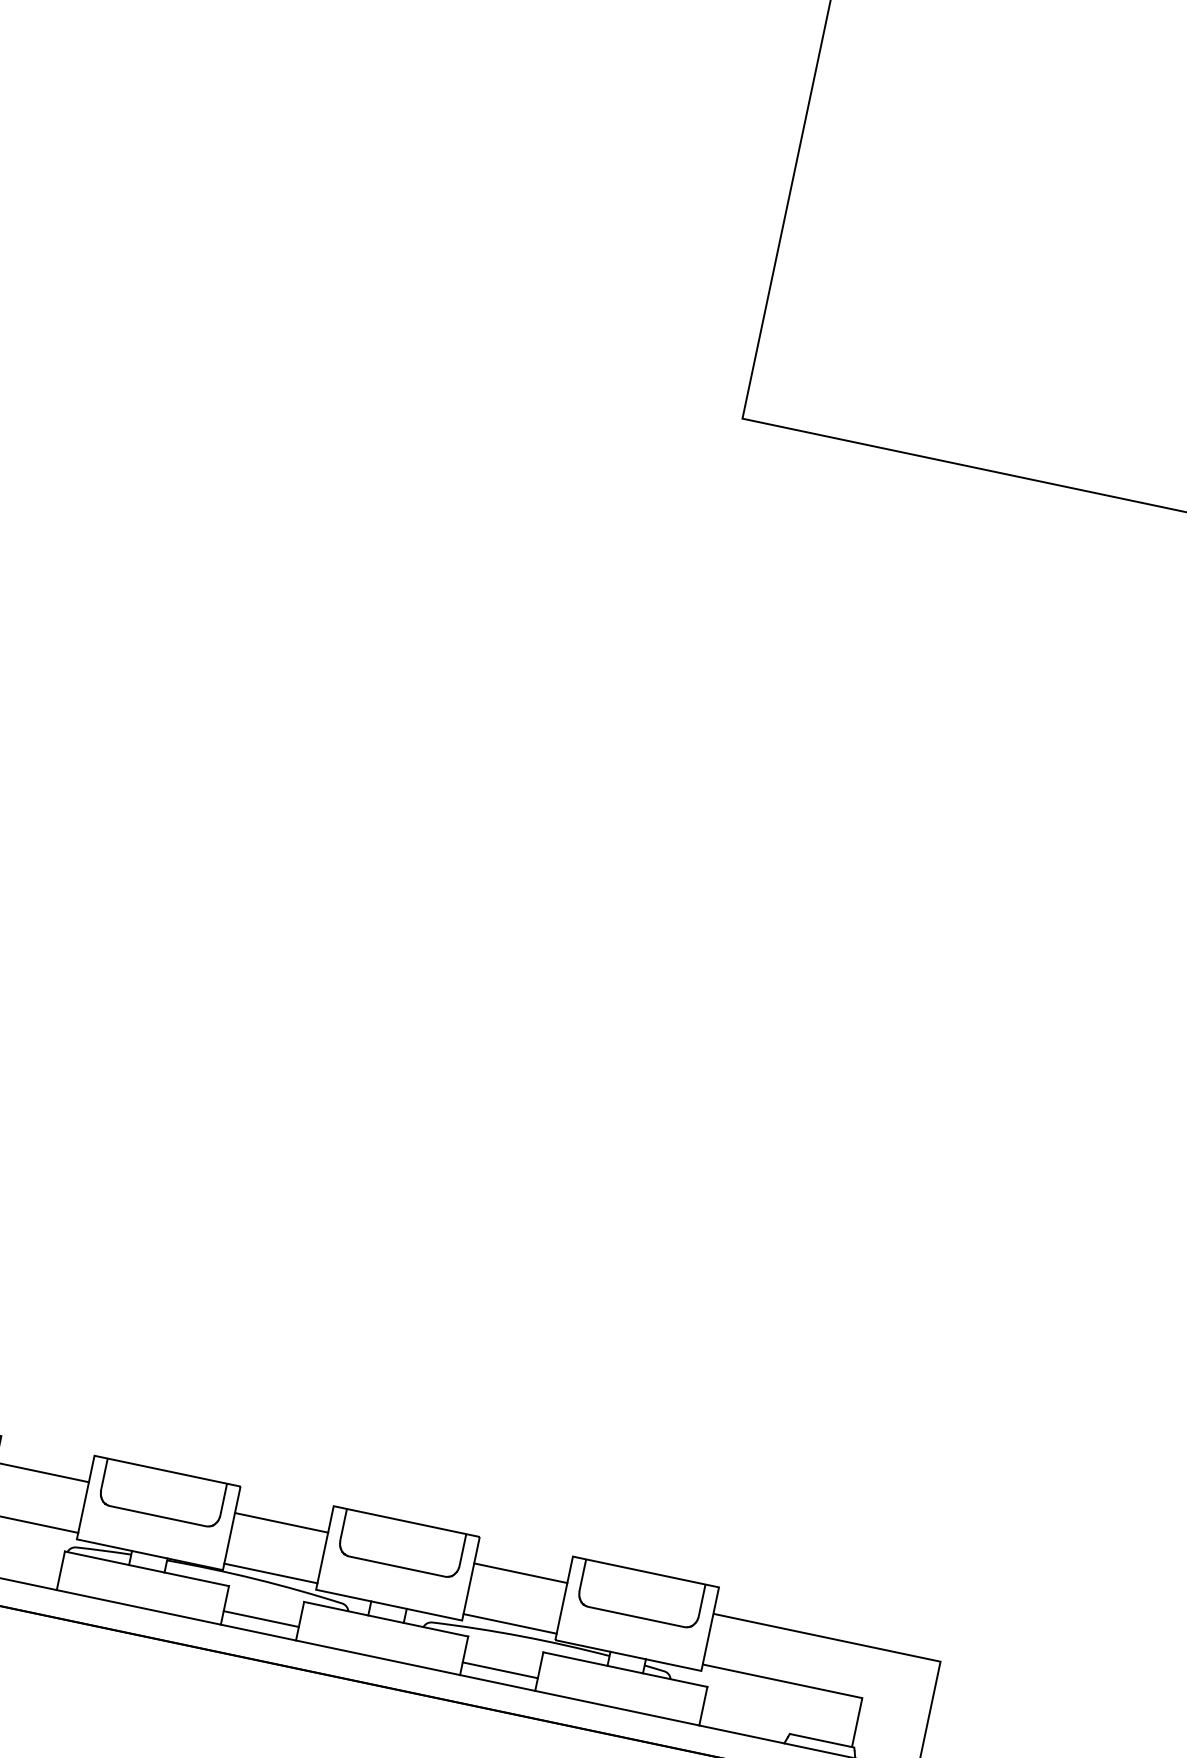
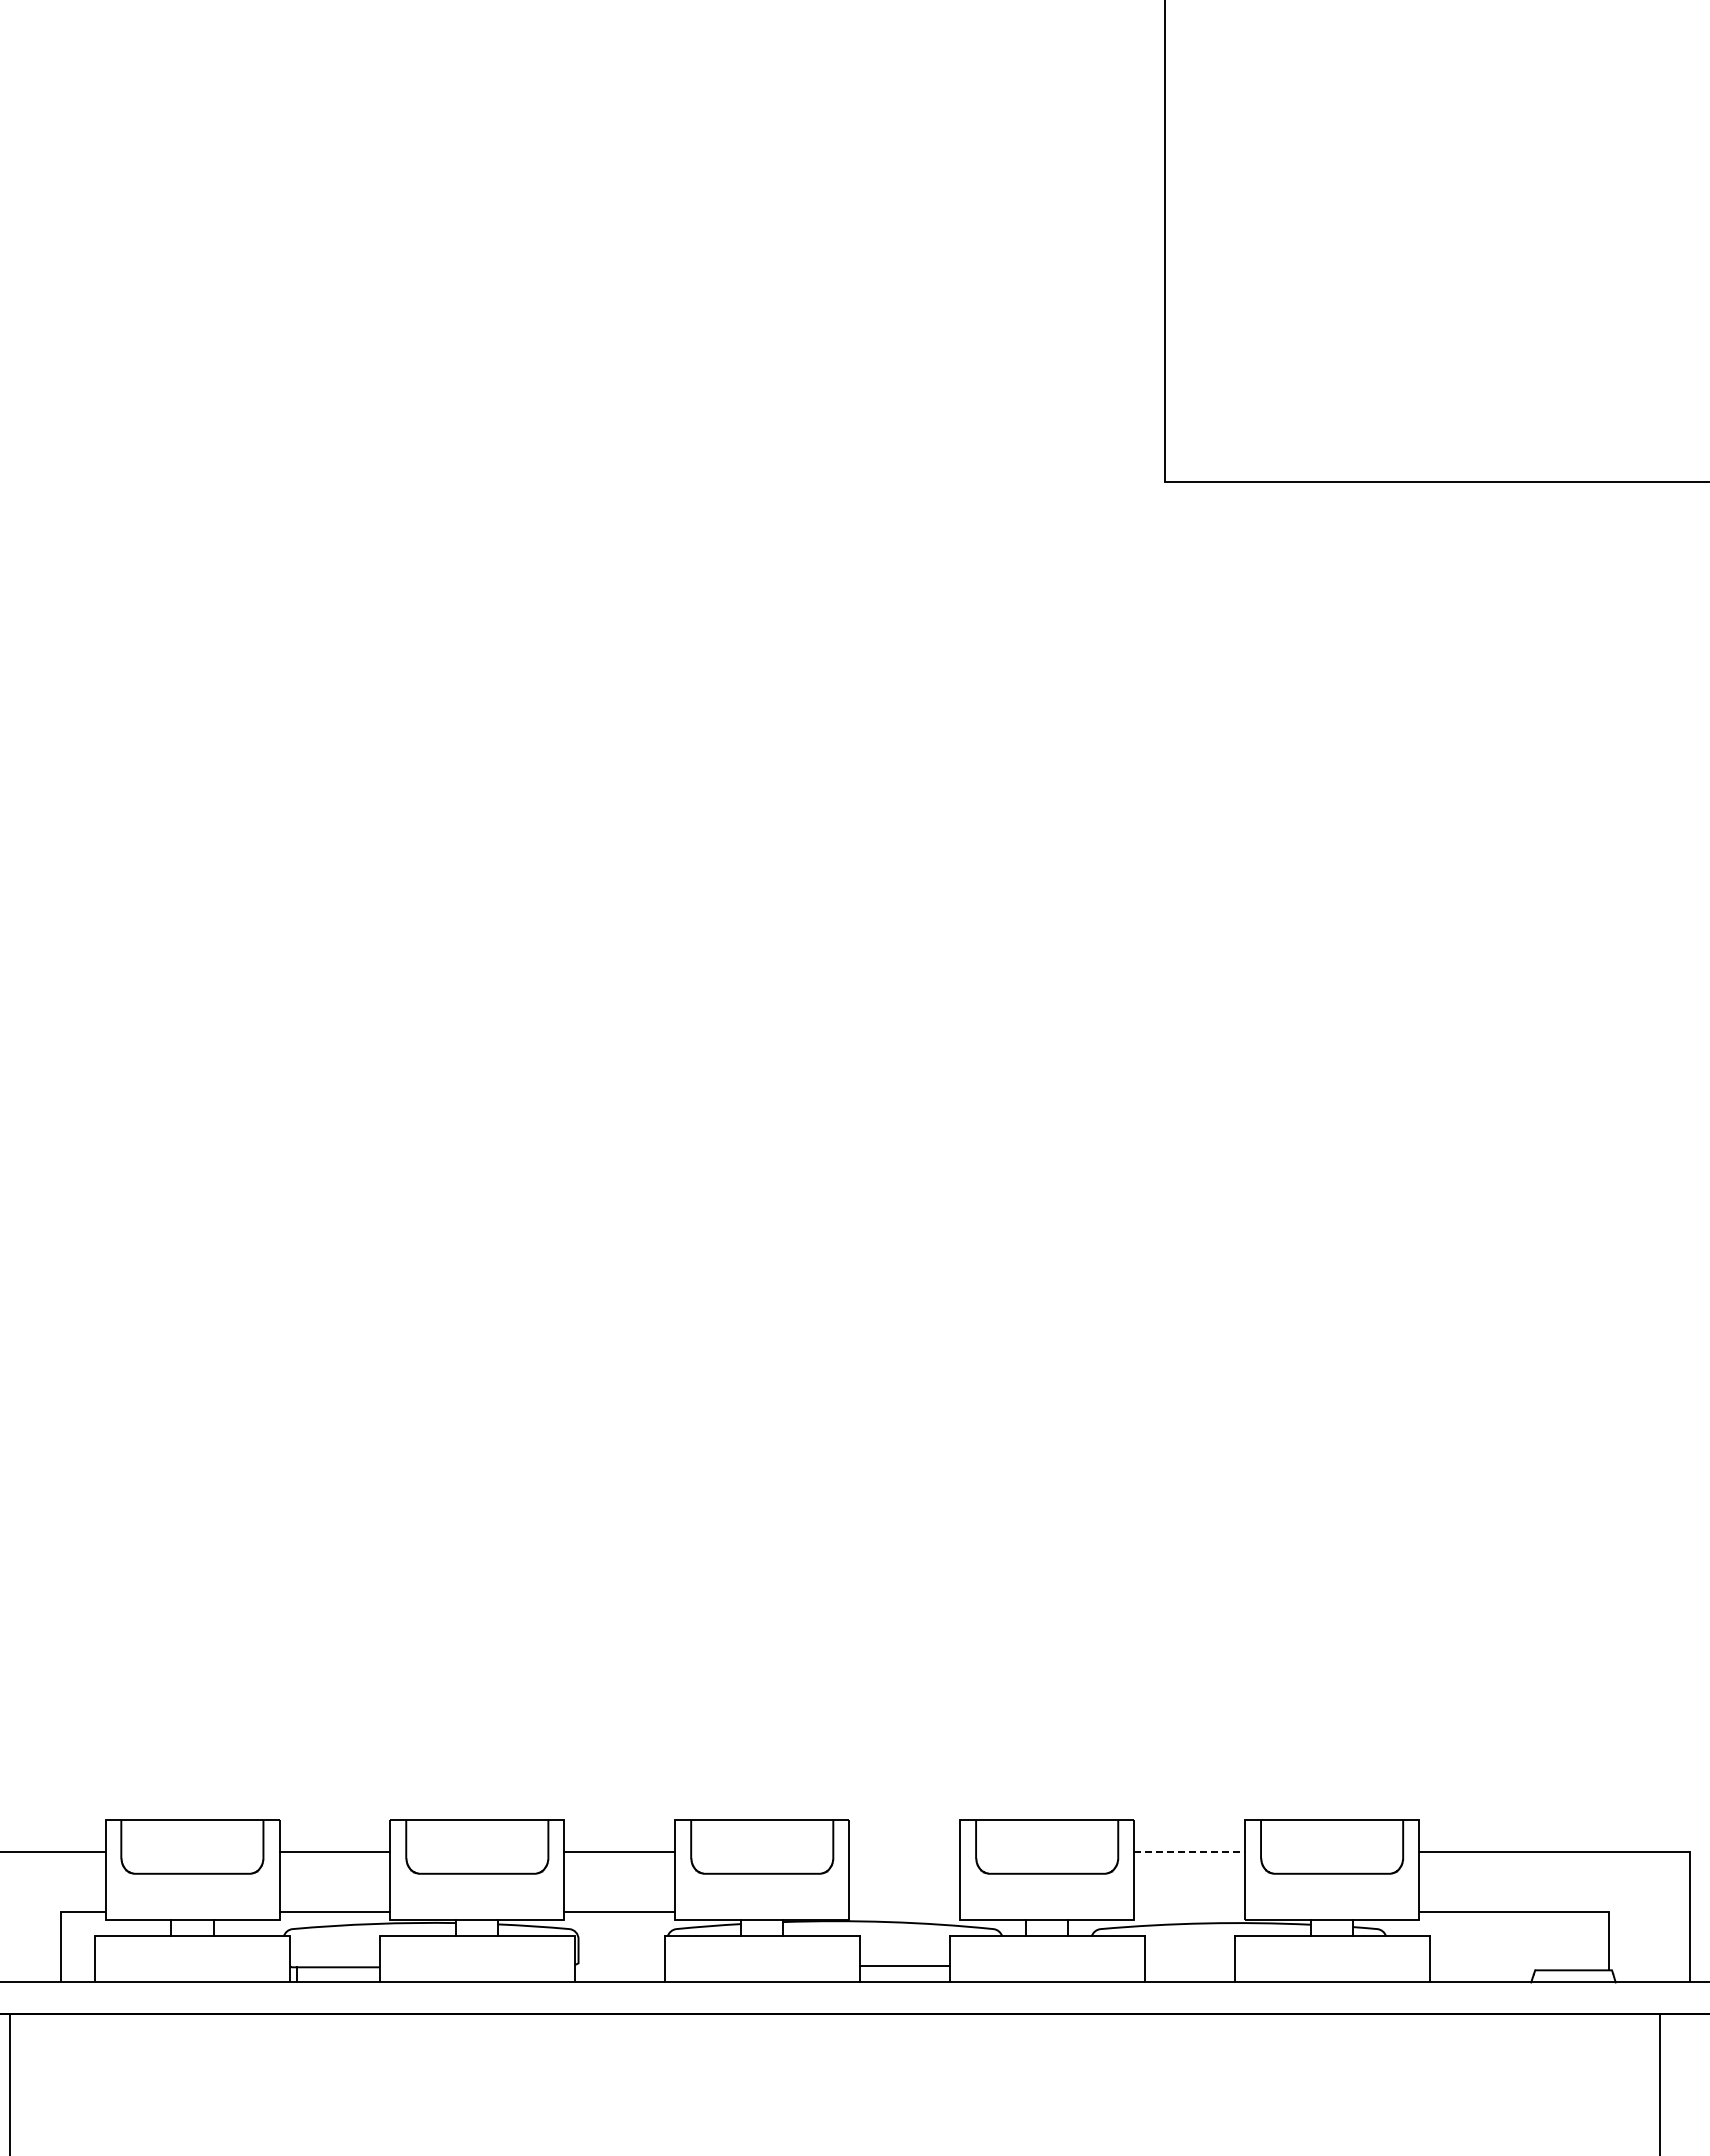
line: (281, 1522) -> (904, 1851), removed
line: (270, 1573) -> (904, 1912), removed
line: (521, 1573) -> (1190, 1851), solid -> dashed
line: (509, 1624) -> (1189, 1912), removed
line: (500, 1670) -> (1189, 1967), removed

